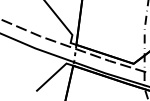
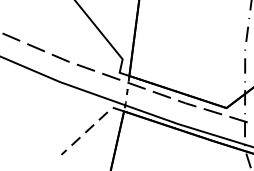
line: (54, 74) -> (92, 126), solid -> dashed

